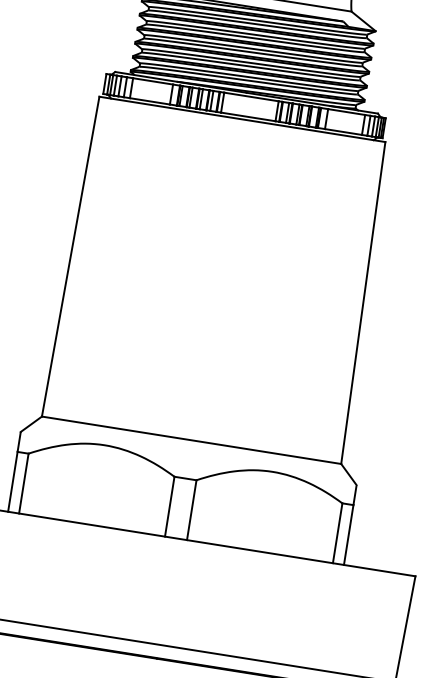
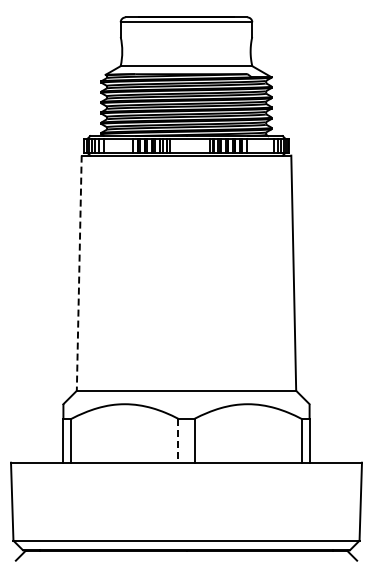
line: (70, 257) -> (79, 273), solid -> dashed
line: (169, 506) -> (178, 440), solid -> dashed

